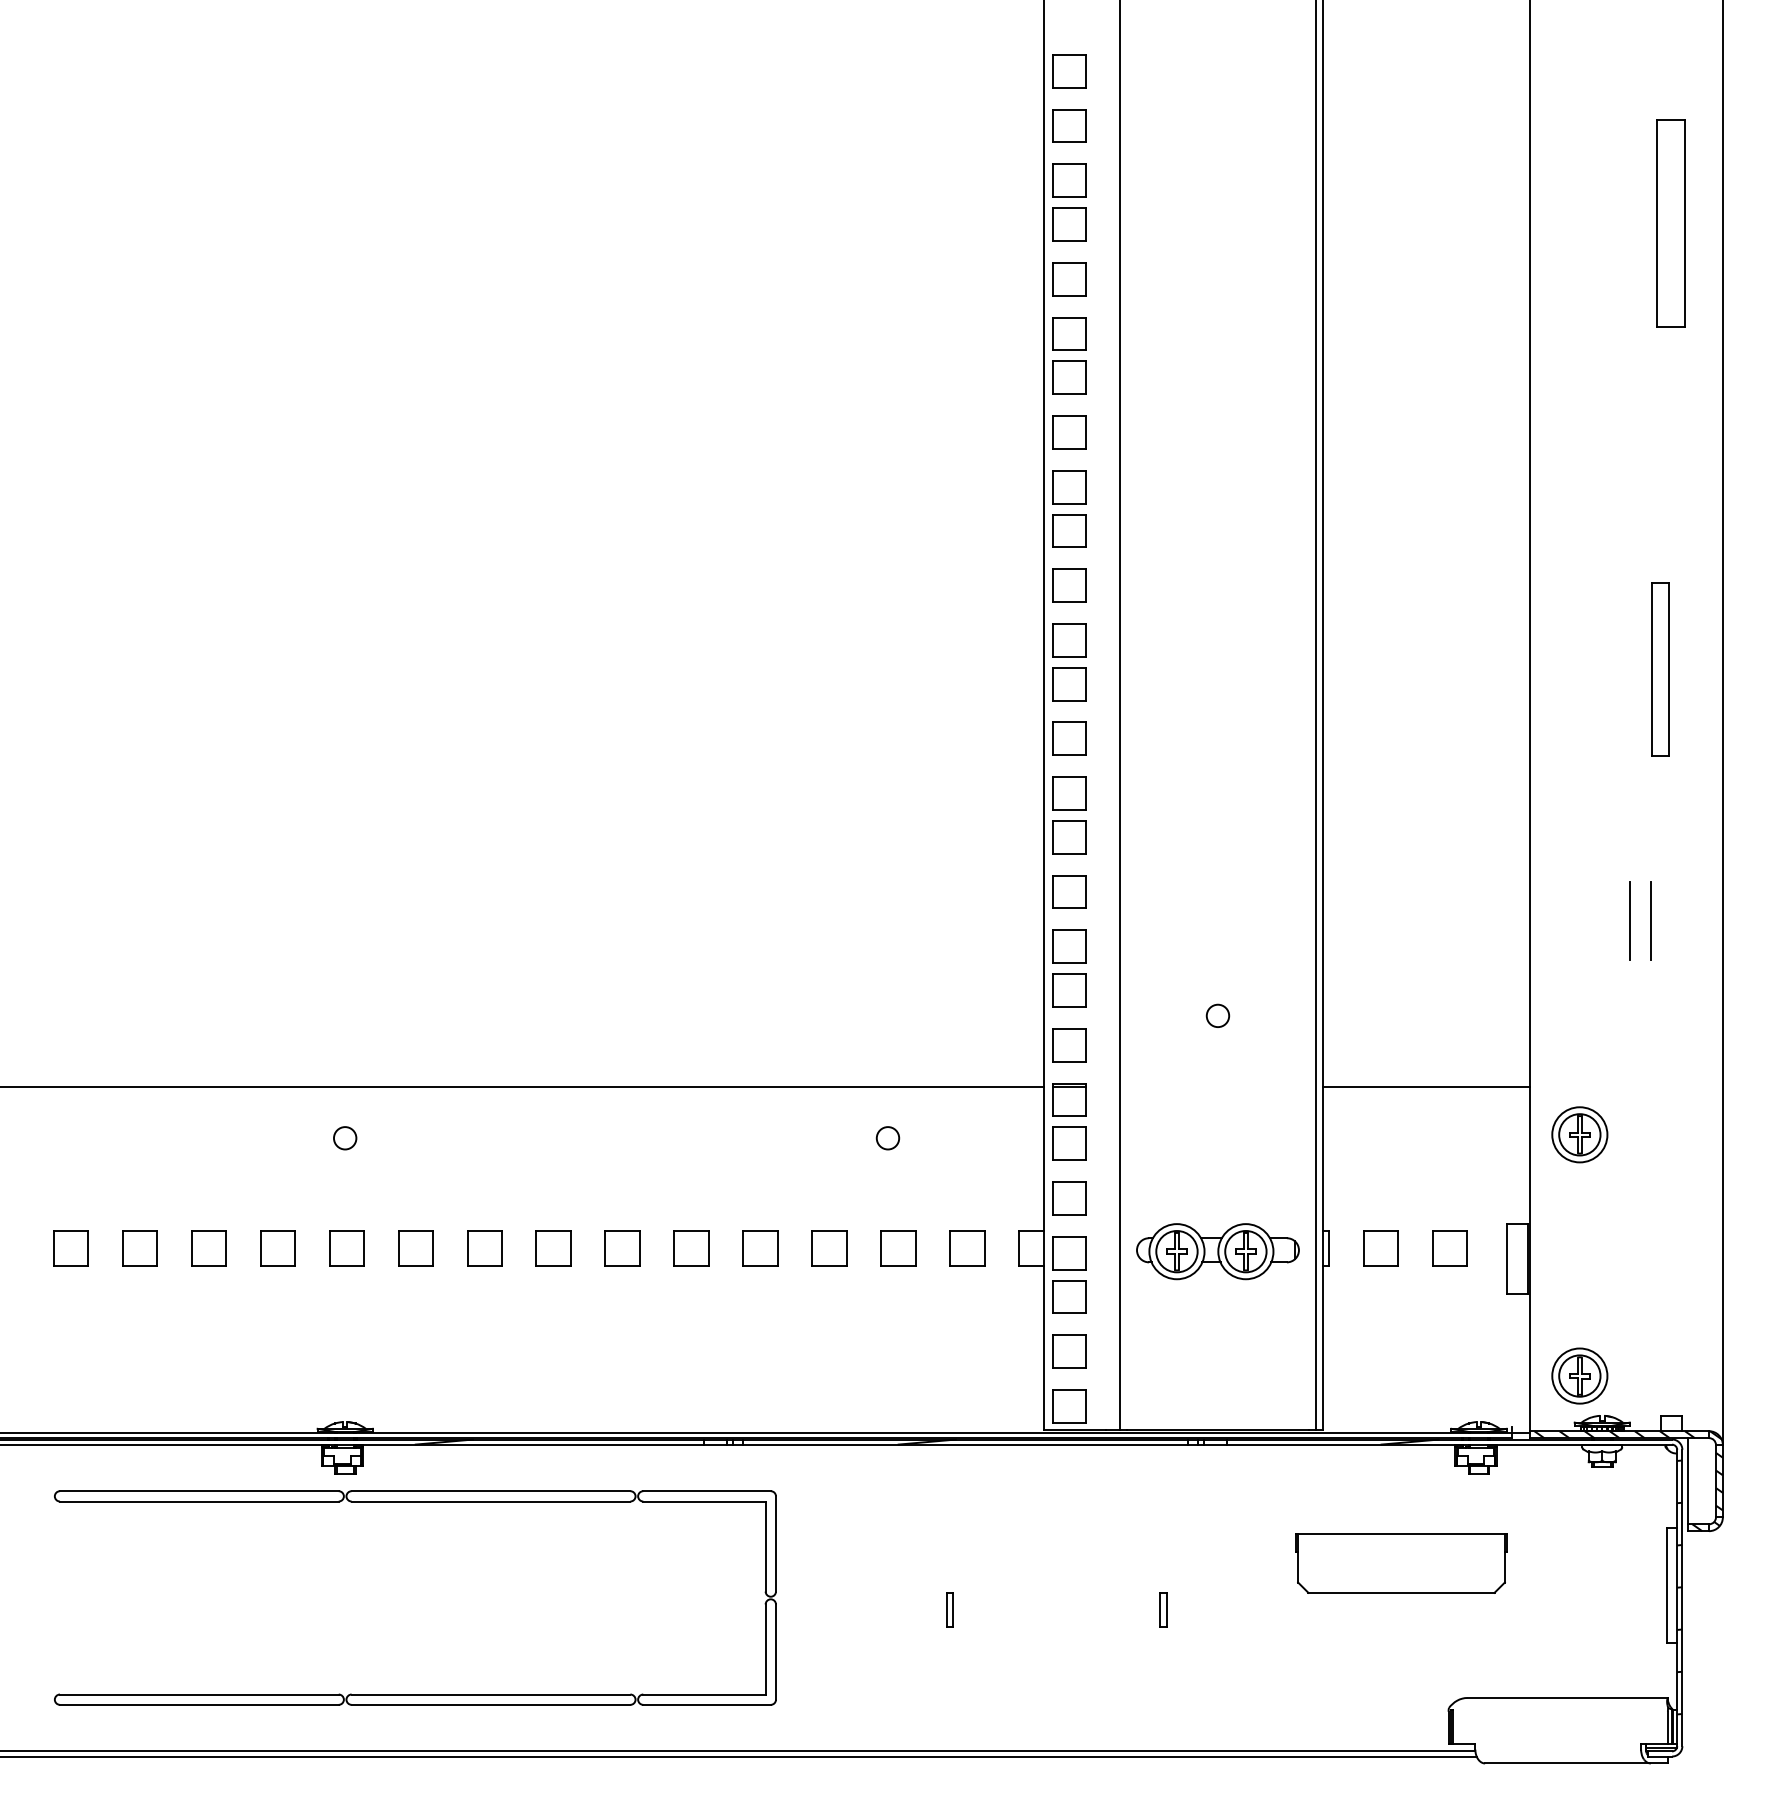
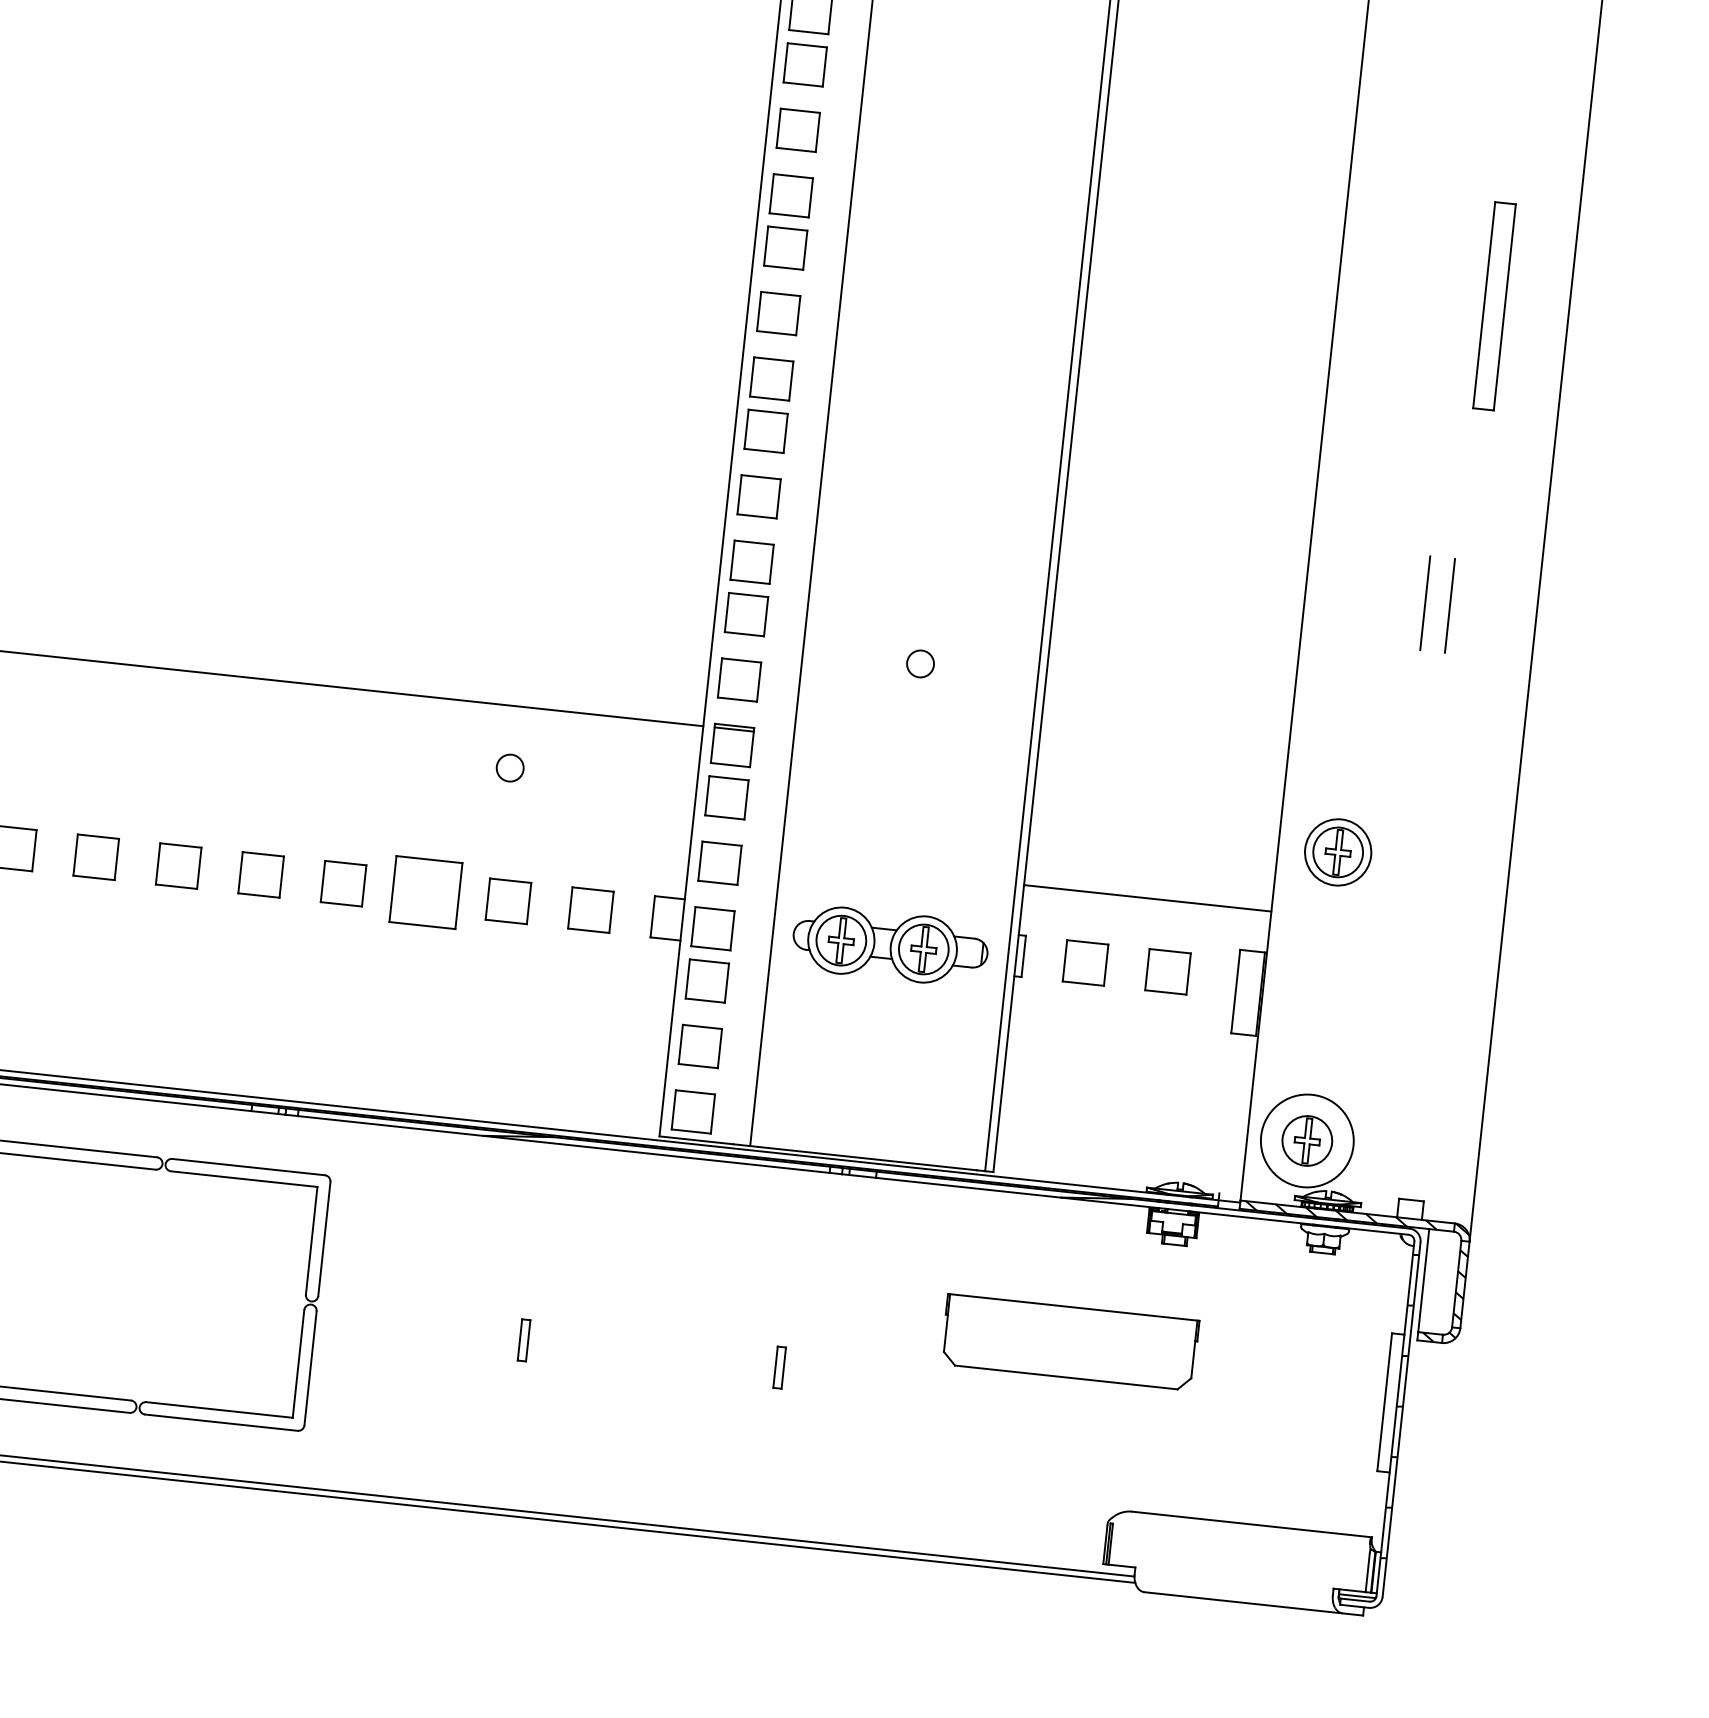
line: (1426, 1086) -> (1147, 898), moved
part: (829, 1248) -> (426, 892), size x1.6
circle: (1579, 1375) -> (1306, 1140), size x1.4

